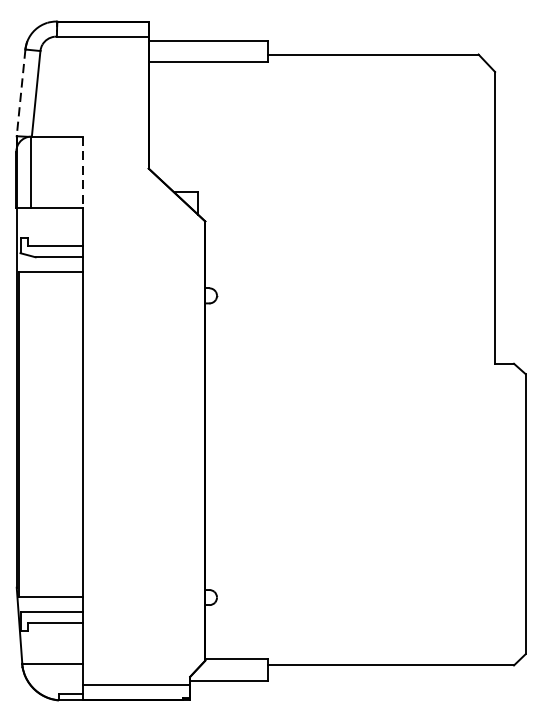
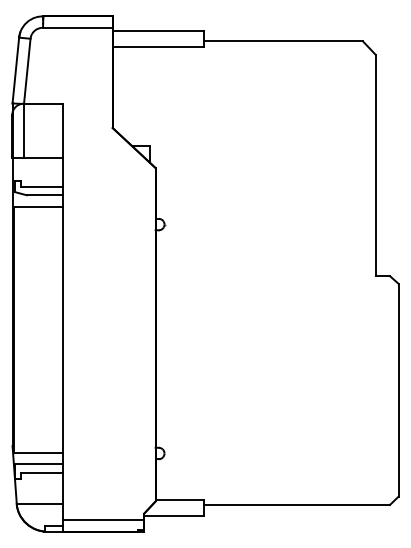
line: (20, 94) -> (15, 71), dashed -> solid
line: (82, 173) -> (62, 131), dashed -> solid

